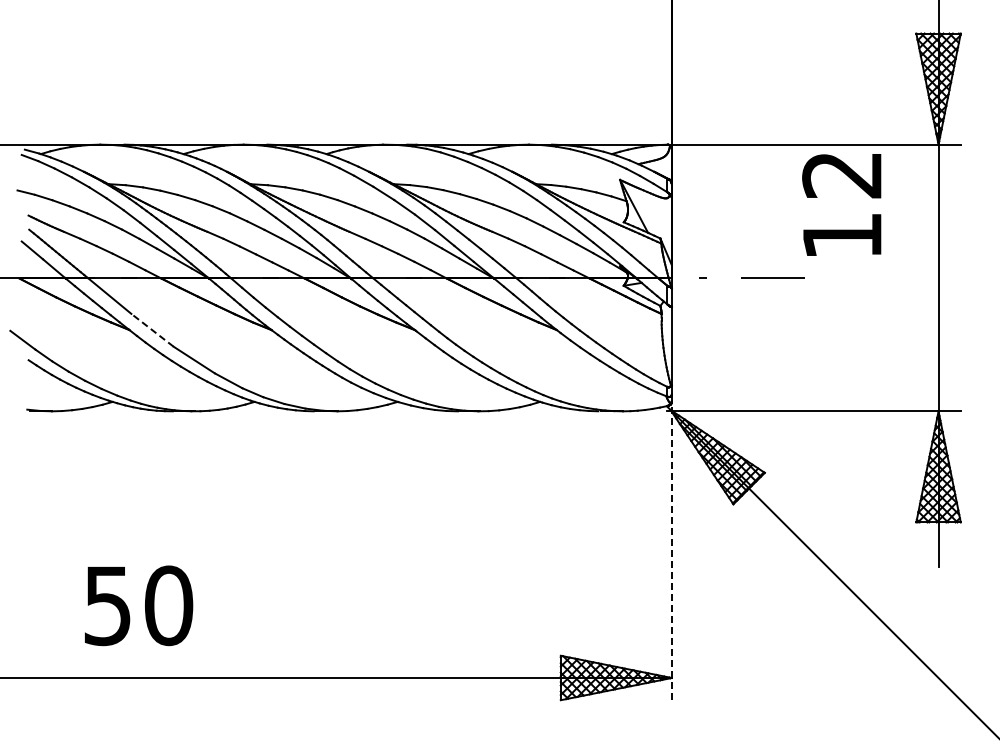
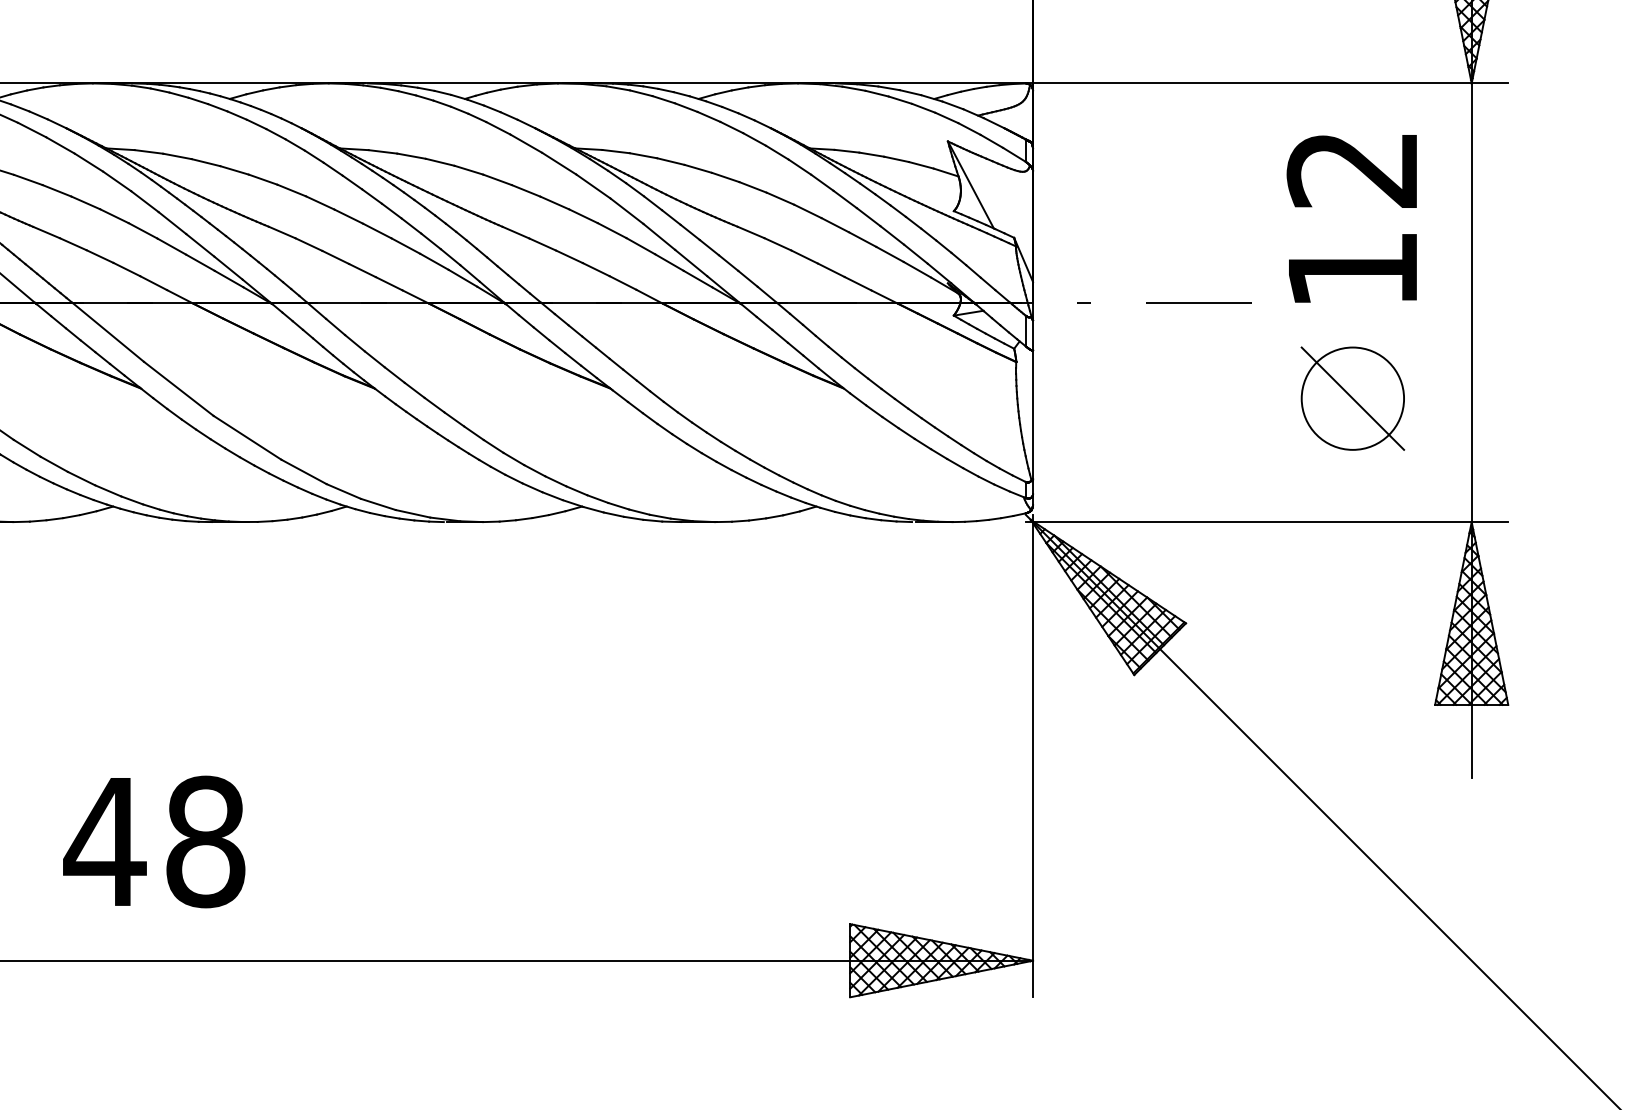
text: (841, 204) -> (1351, 218), moved
line: (152, 330) -> (178, 389), dashed -> solid
part: (866, 336) -> (1353, 398), added
line: (671, 553) -> (1032, 755), dashed -> solid
text: (137, 605) -> (154, 841), 50 -> 48

